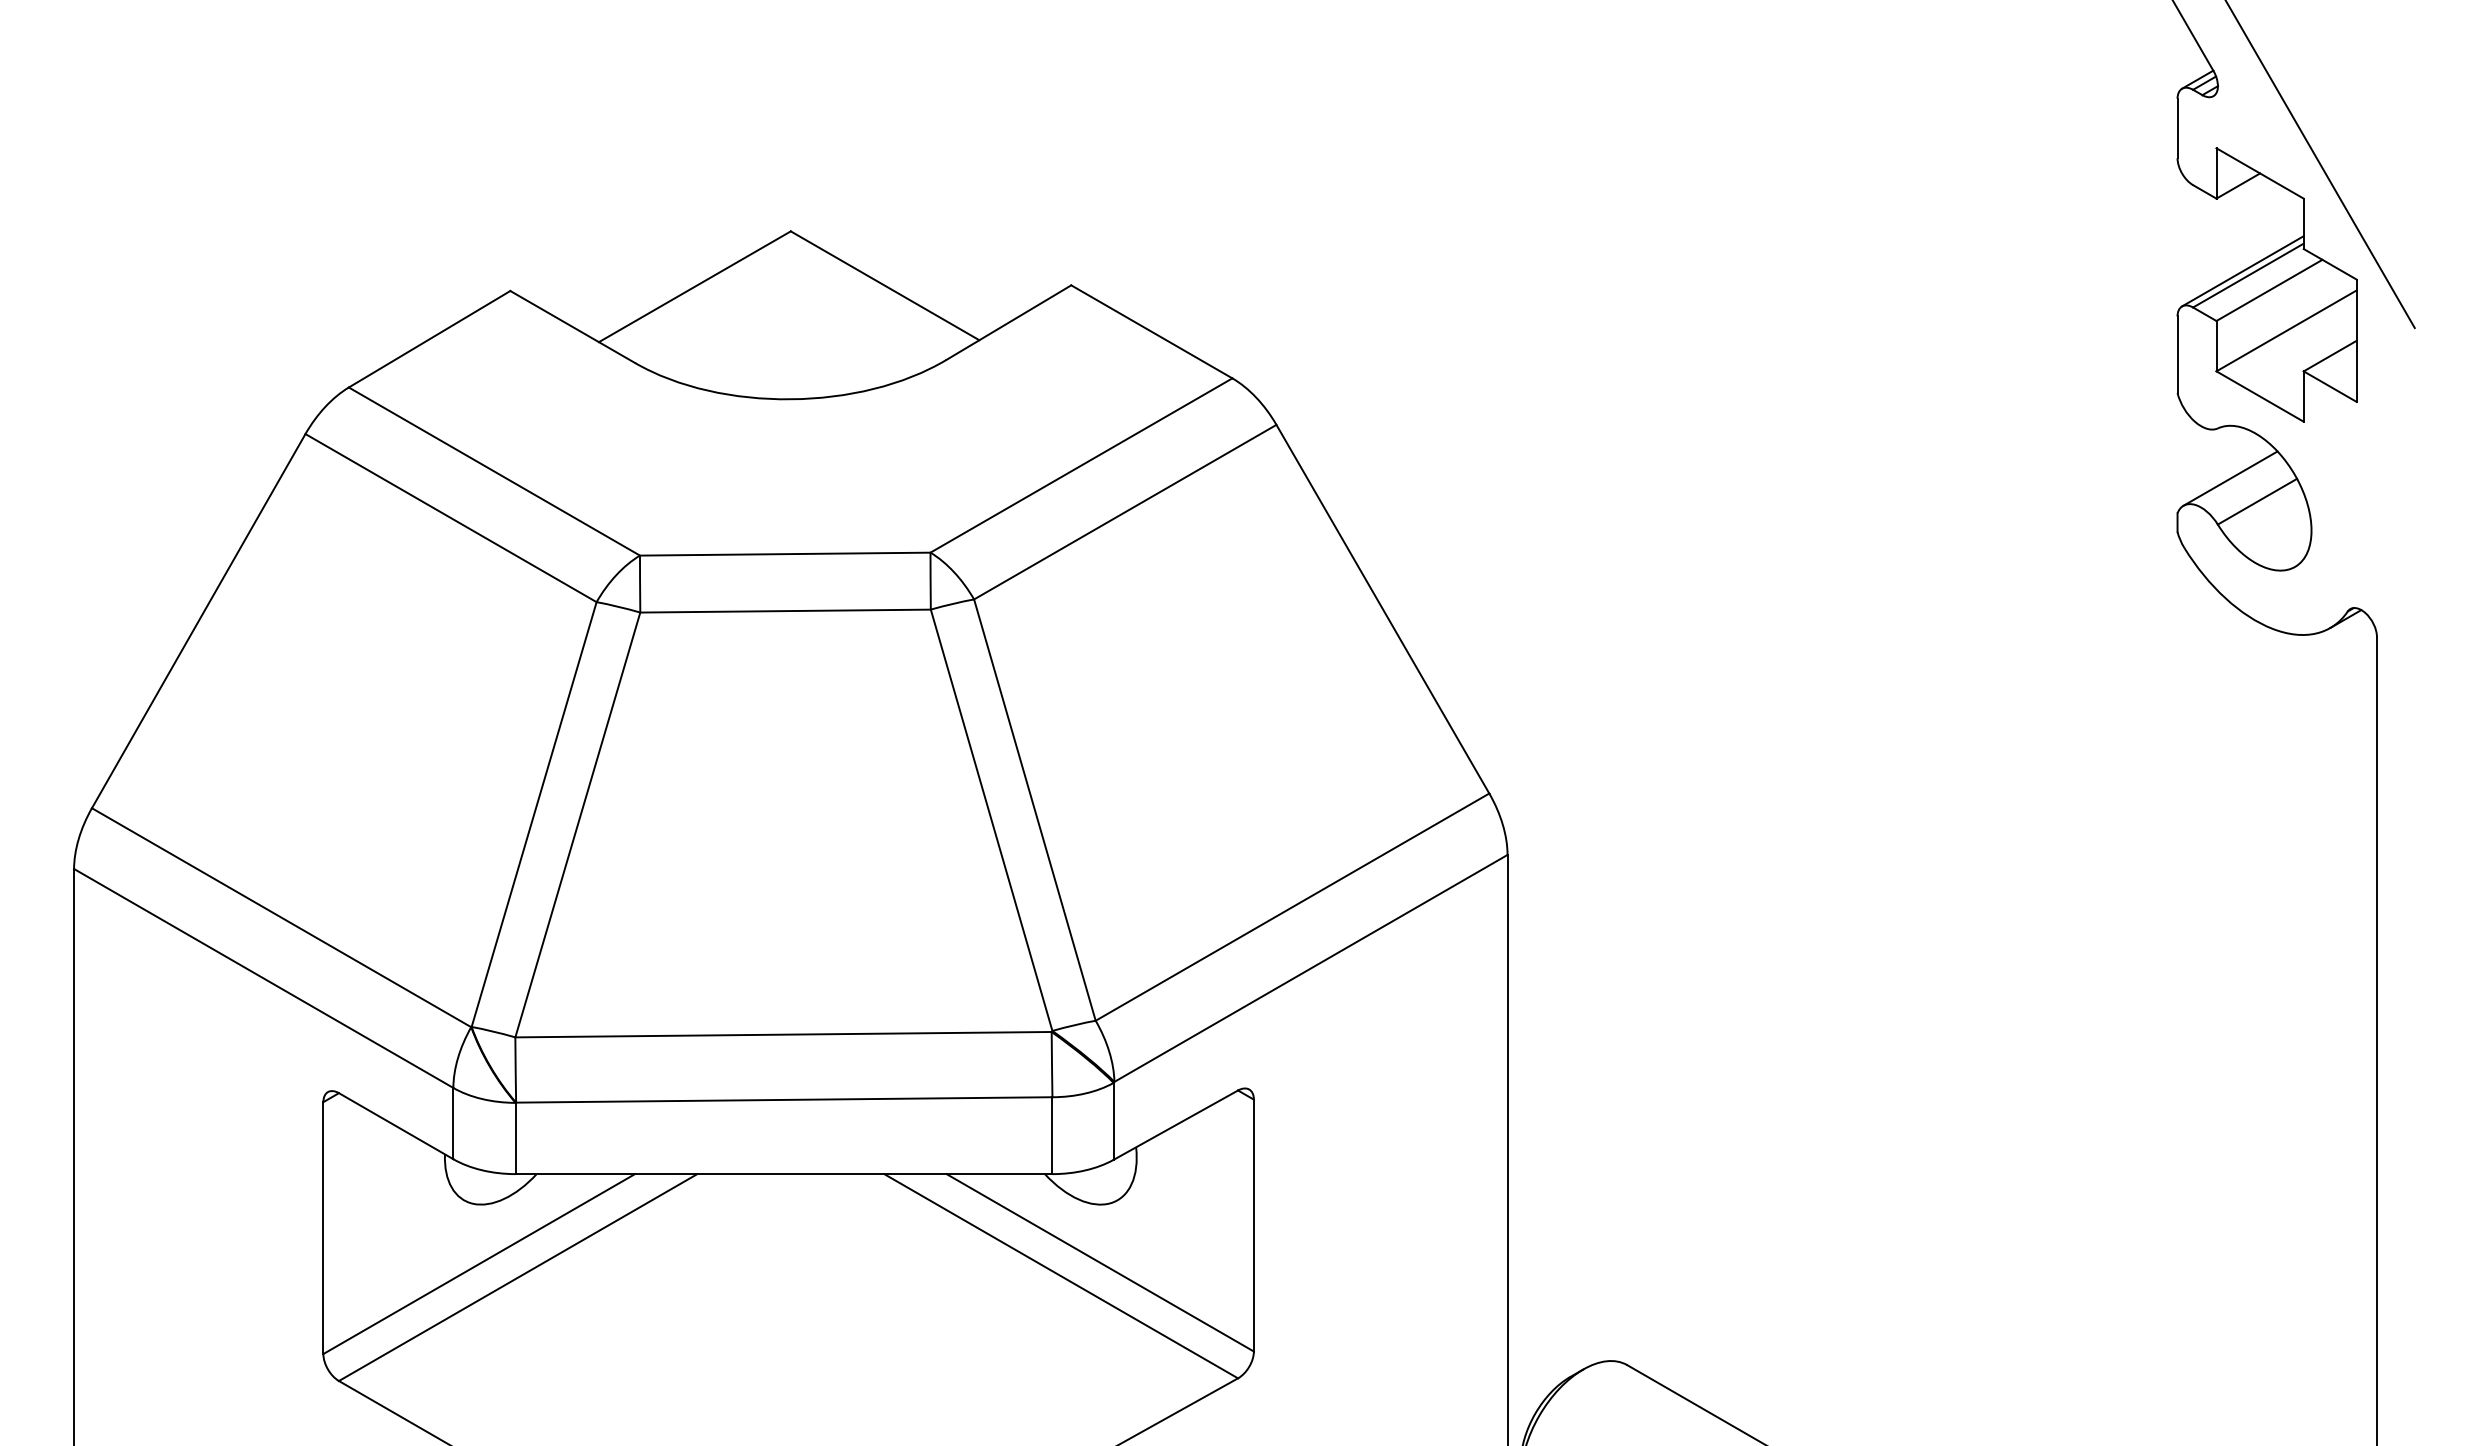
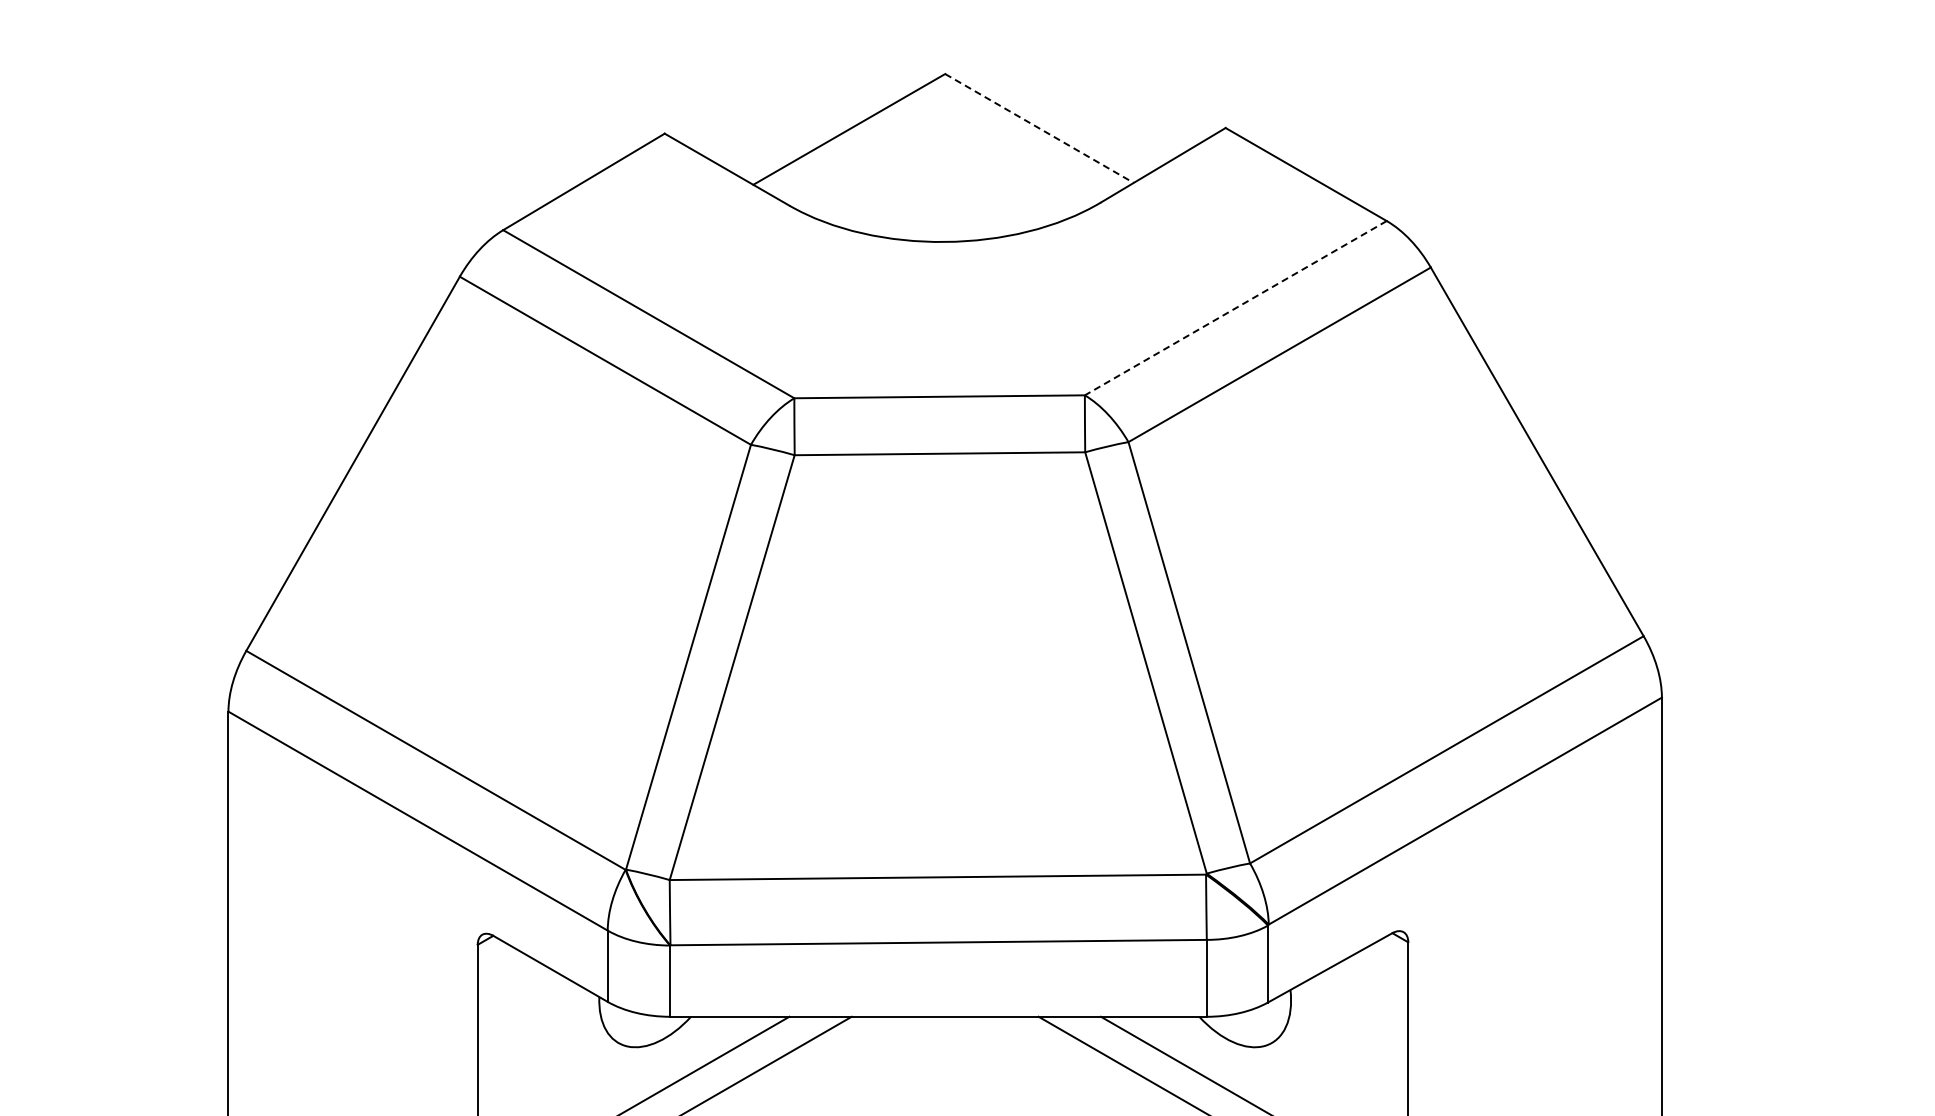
line: (885, 285) -> (1039, 128), solid -> dashed
line: (1081, 465) -> (1235, 308), solid -> dashed

